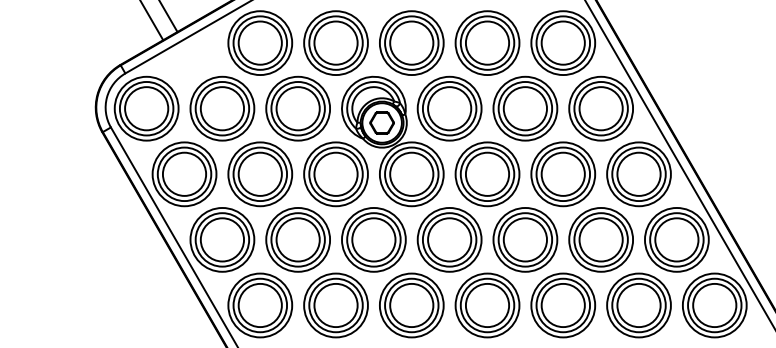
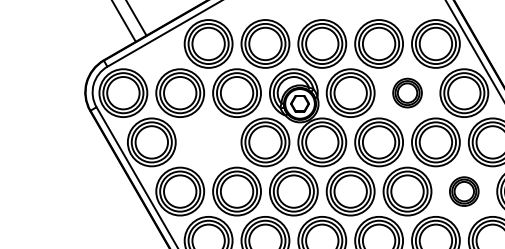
part: (525, 108) -> (407, 93), size x0.6
part: (260, 174) -> (208, 142), removed
part: (600, 239) -> (463, 191), size x0.6

